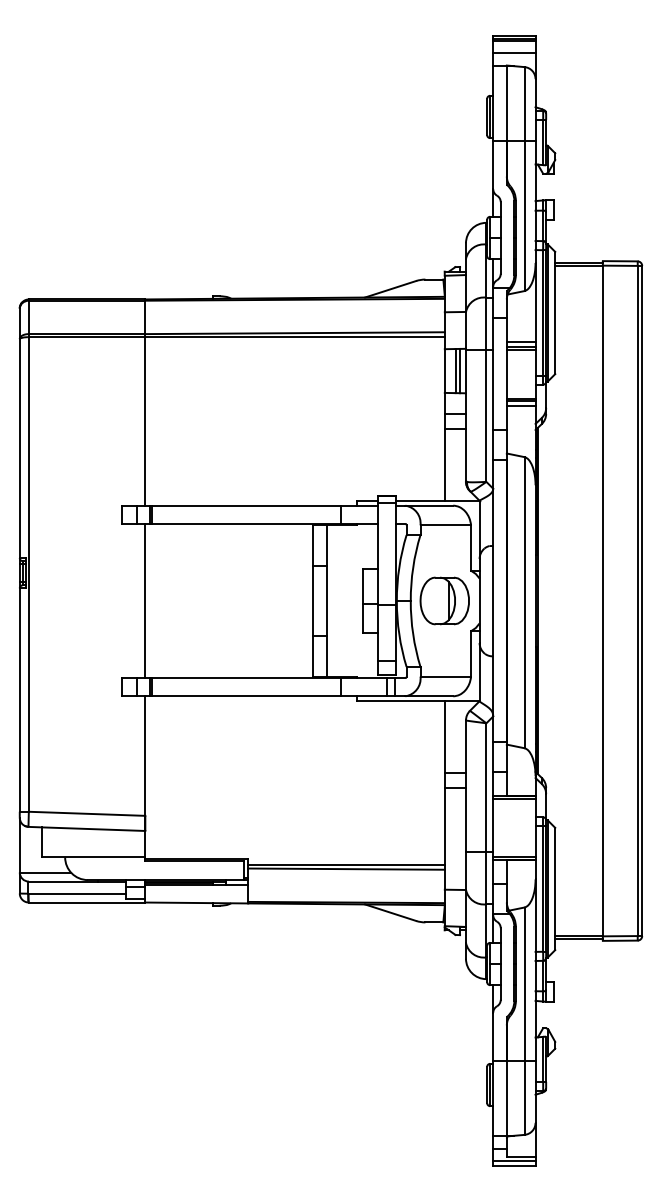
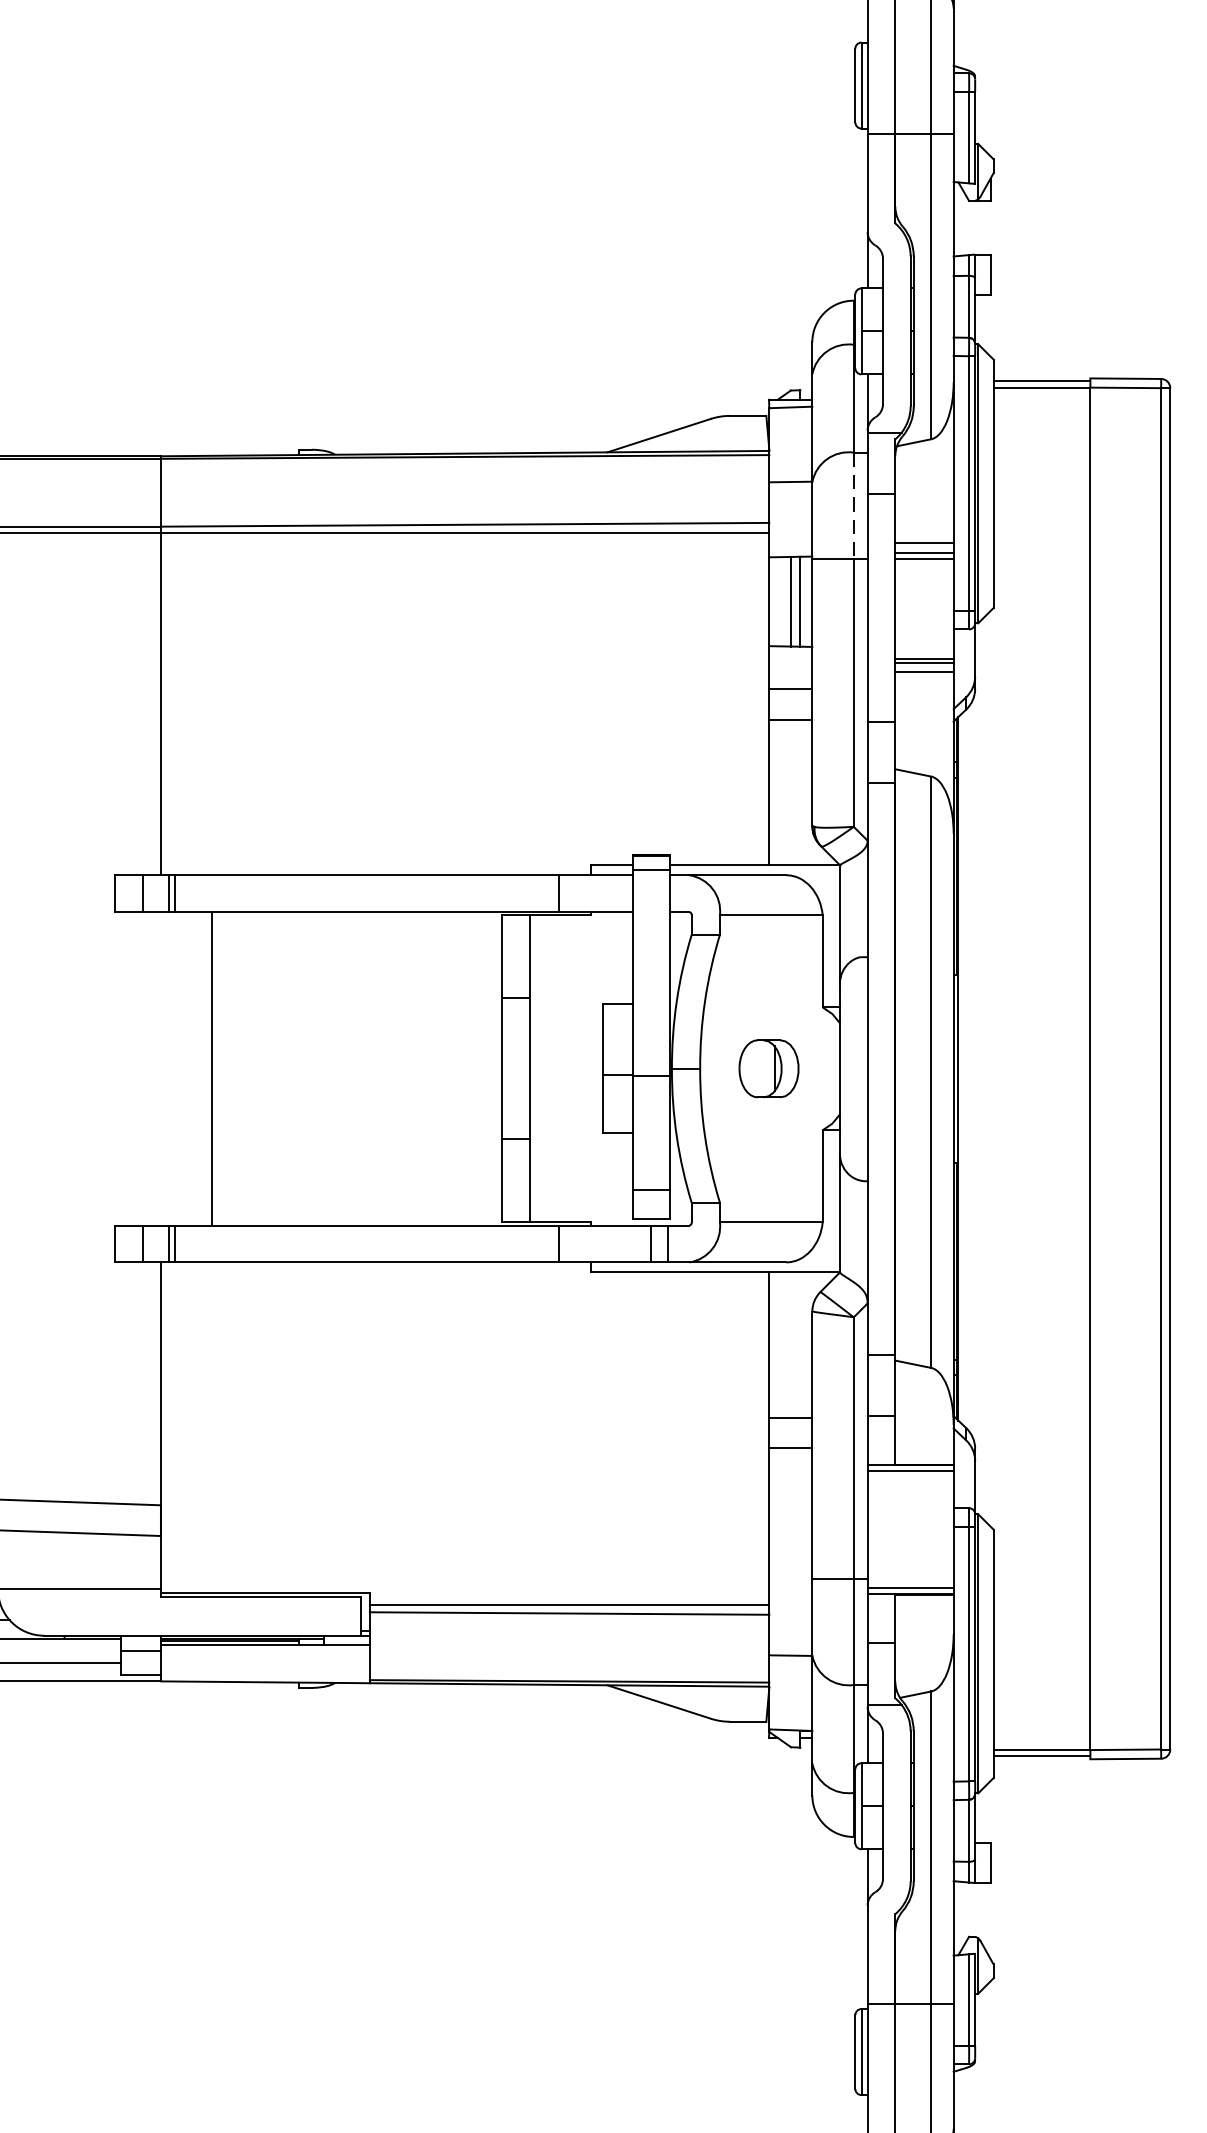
line: (486, 324) -> (853, 507), solid -> dashed
line: (145, 600) -> (212, 1067), moved
part: (444, 600) -> (768, 1067), size x0.6

